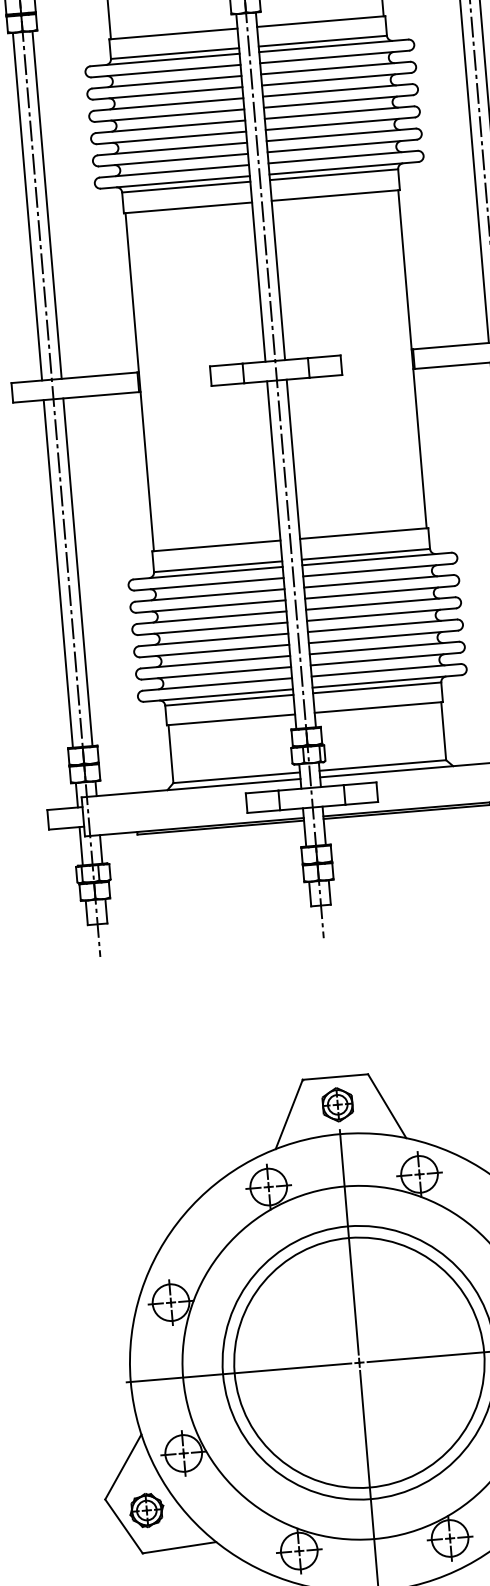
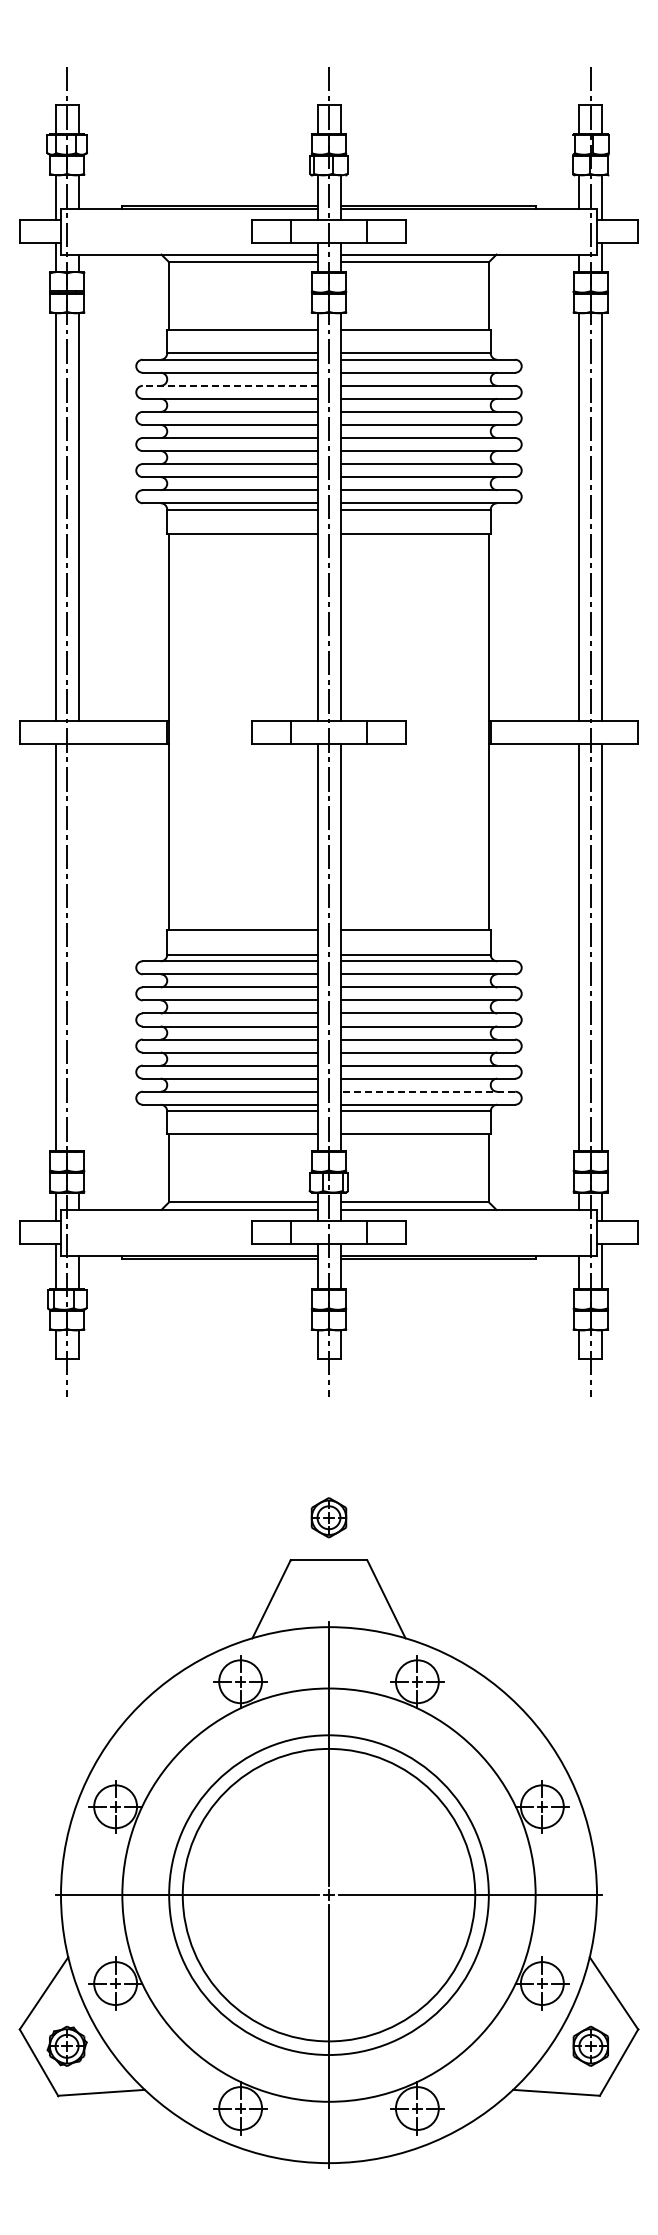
line: (166, 82) -> (229, 385), solid -> dashed
line: (77, 572) -> (78, 947), removed
line: (385, 670) -> (427, 1091), solid -> dashed
part: (337, 1104) -> (328, 1517), moved

